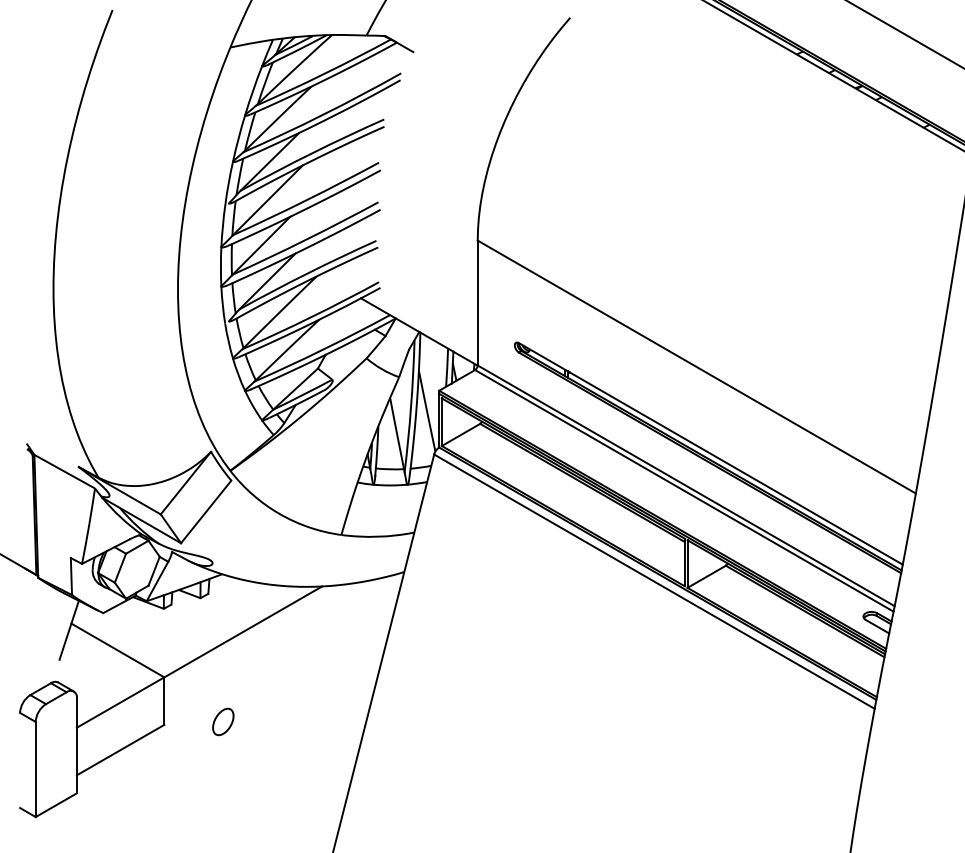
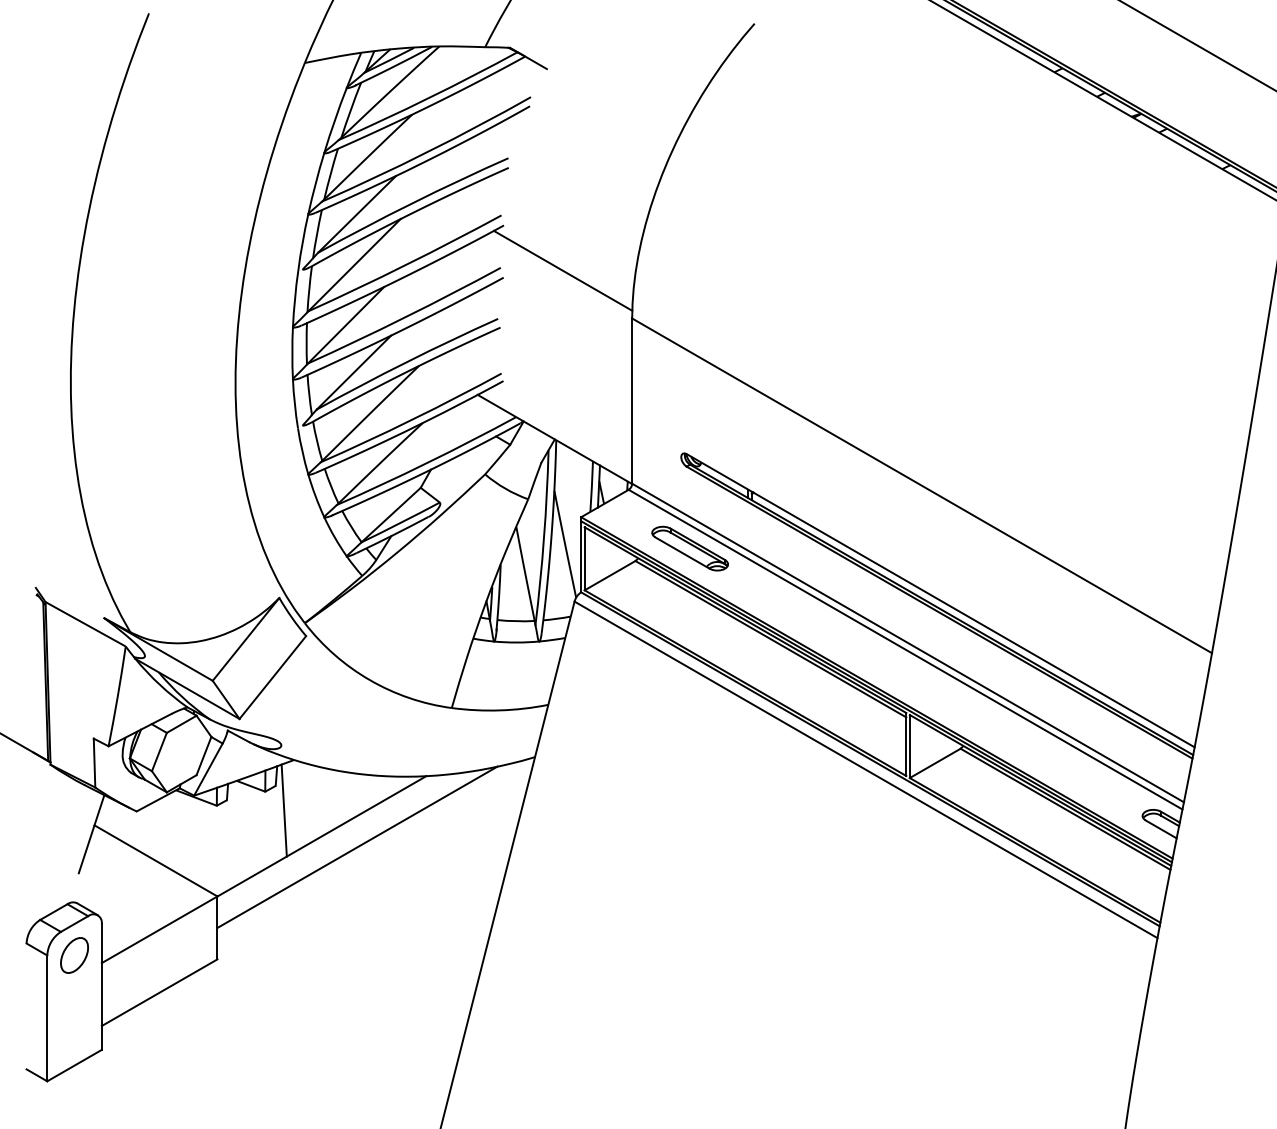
line: (425, 204) -> (563, 270), added
part: (521, 414) -> (690, 548), added
line: (214, 612) -> (283, 810), added
line: (270, 640) -> (357, 847), added
part: (223, 721) -> (74, 954), moved

